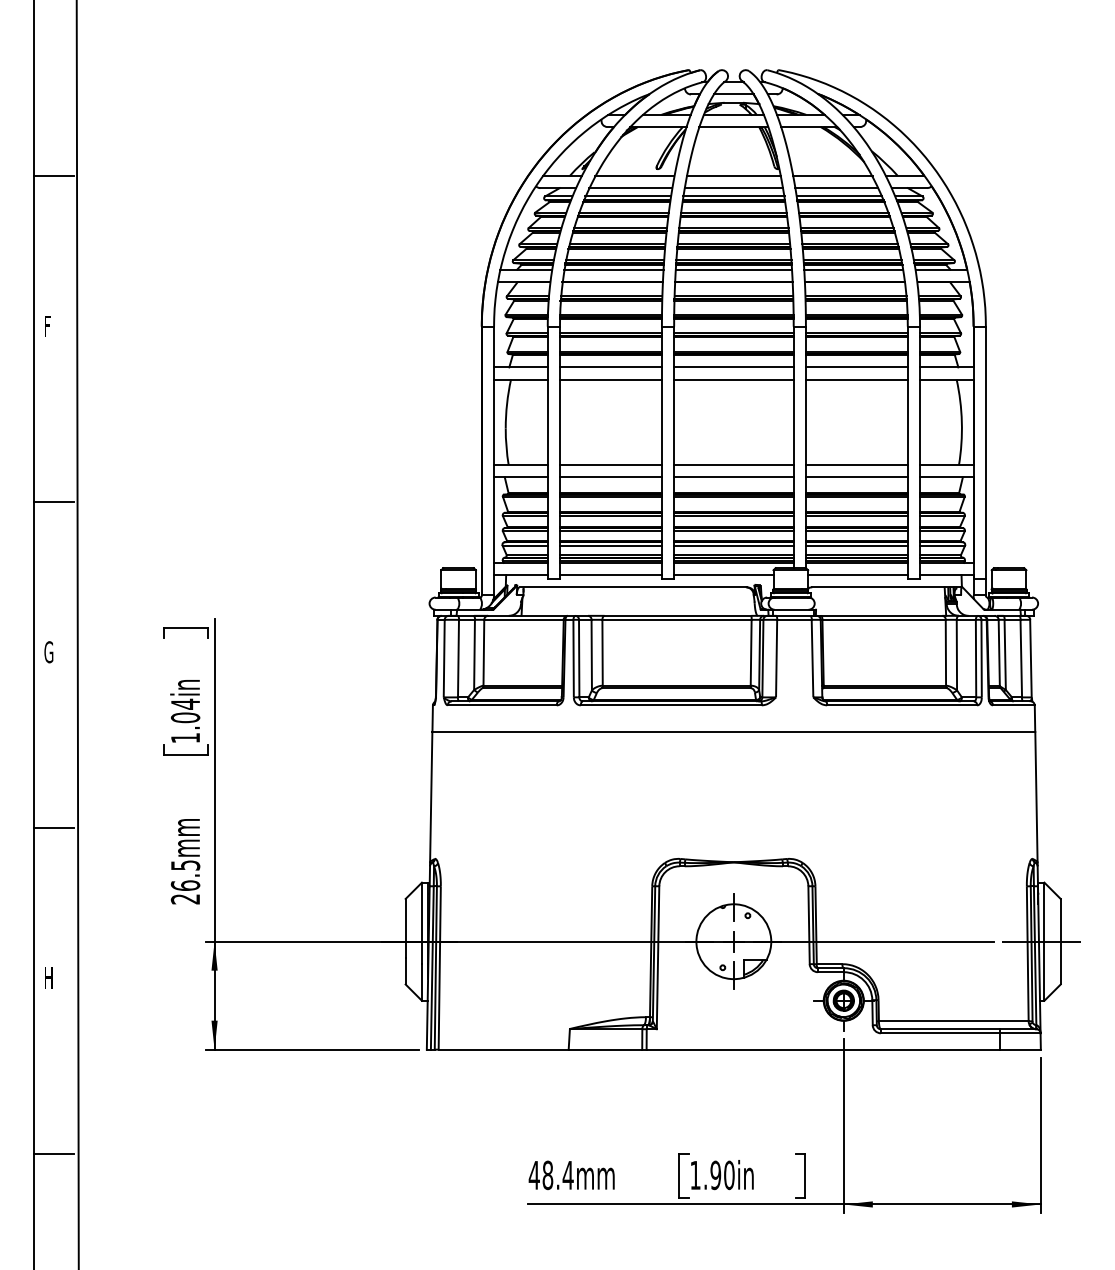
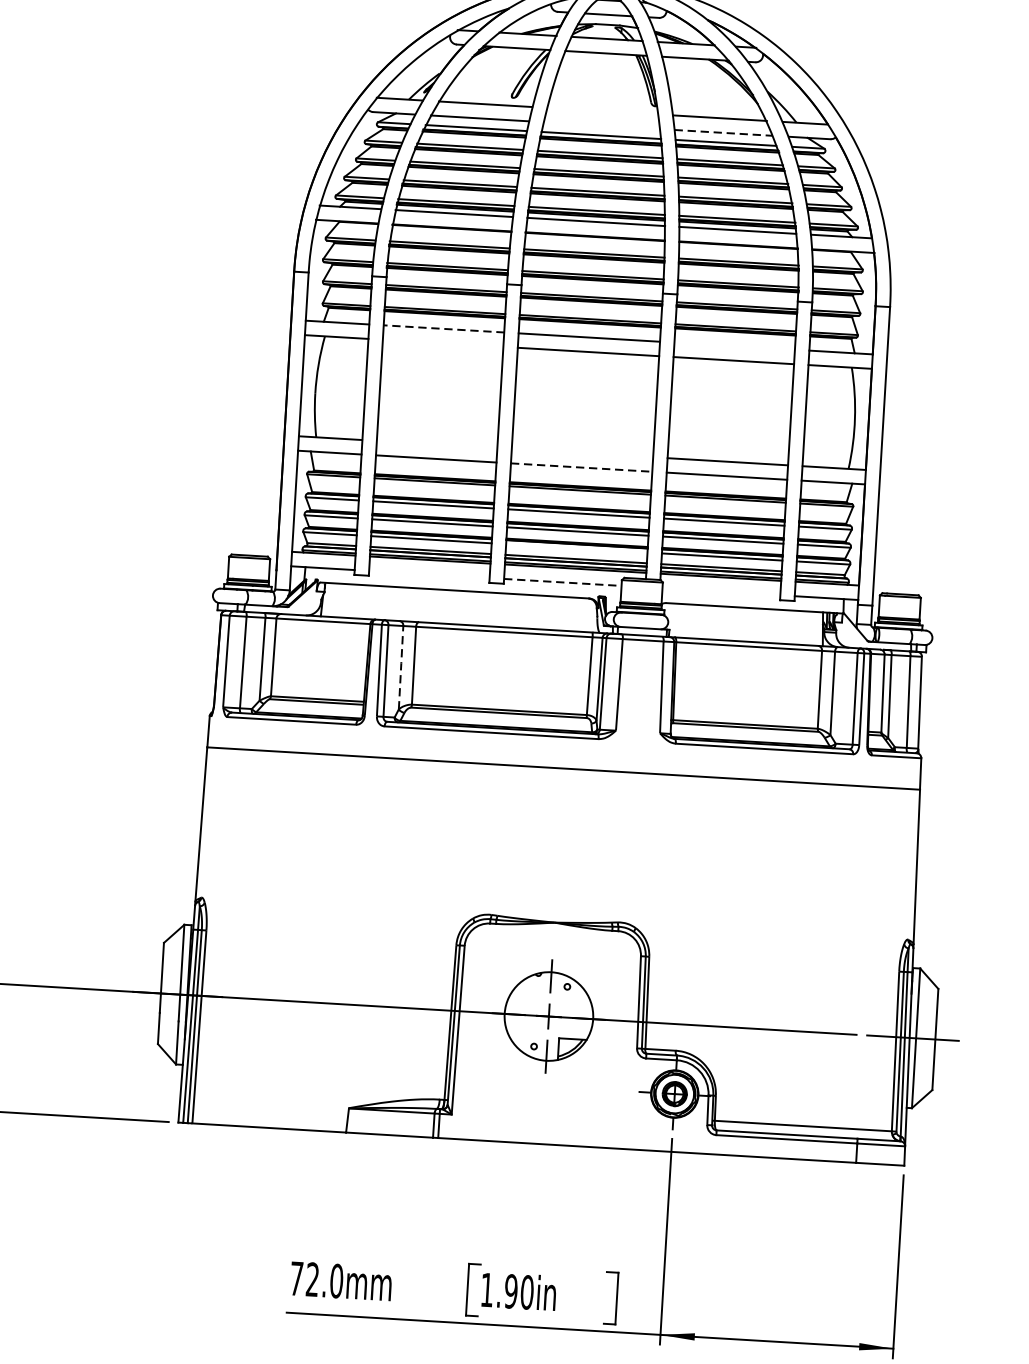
line: (733, 175) -> (602, 110), removed
line: (733, 188) -> (601, 126), removed
line: (837, 188) -> (724, 133), solid -> dashed
line: (610, 367) -> (443, 329), solid -> dashed
line: (856, 367) -> (734, 346), removed
line: (610, 379) -> (442, 343), removed
line: (611, 465) -> (437, 444), removed
line: (733, 465) -> (581, 453), removed
line: (733, 477) -> (581, 467), solid -> dashed
line: (733, 545) -> (576, 548), removed
line: (610, 575) -> (428, 574), removed
line: (723, 575) -> (562, 582), solid -> dashed
line: (857, 575) -> (720, 592), removed
line: (591, 654) -> (400, 666), solid -> dashed
text: (550, 1175) -> (315, 1280), 48.4mm -> 72.0mm

